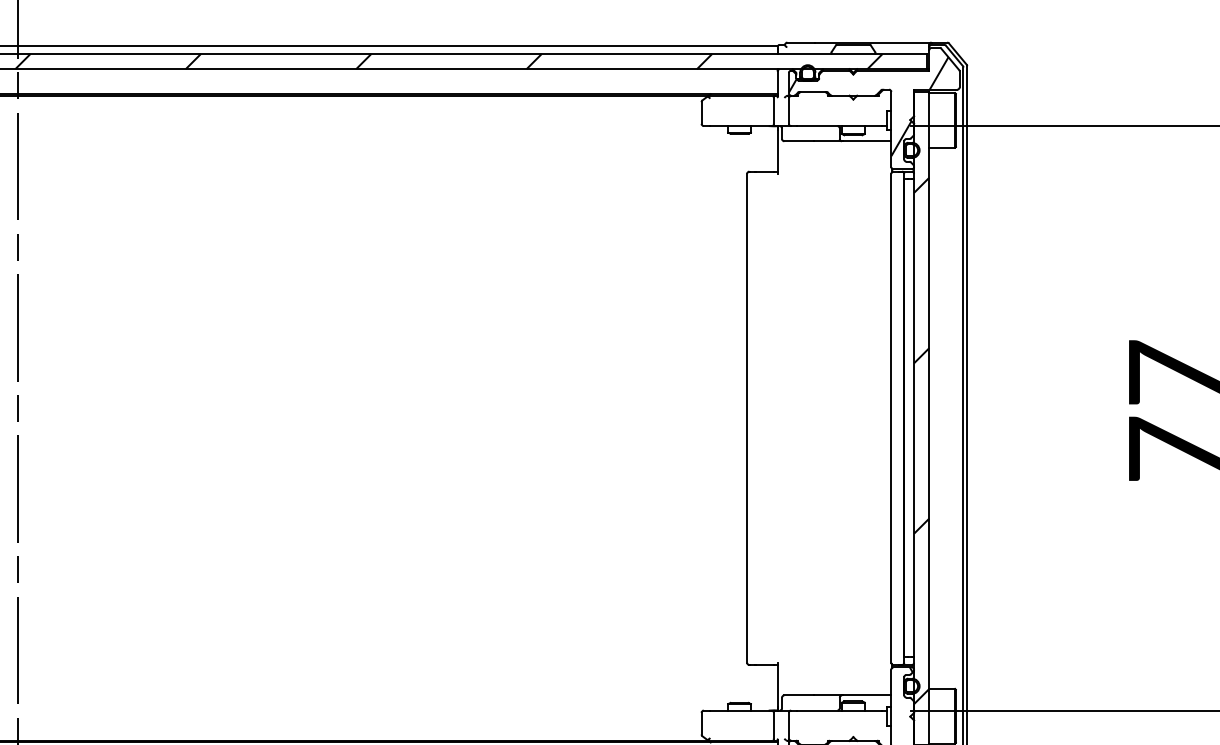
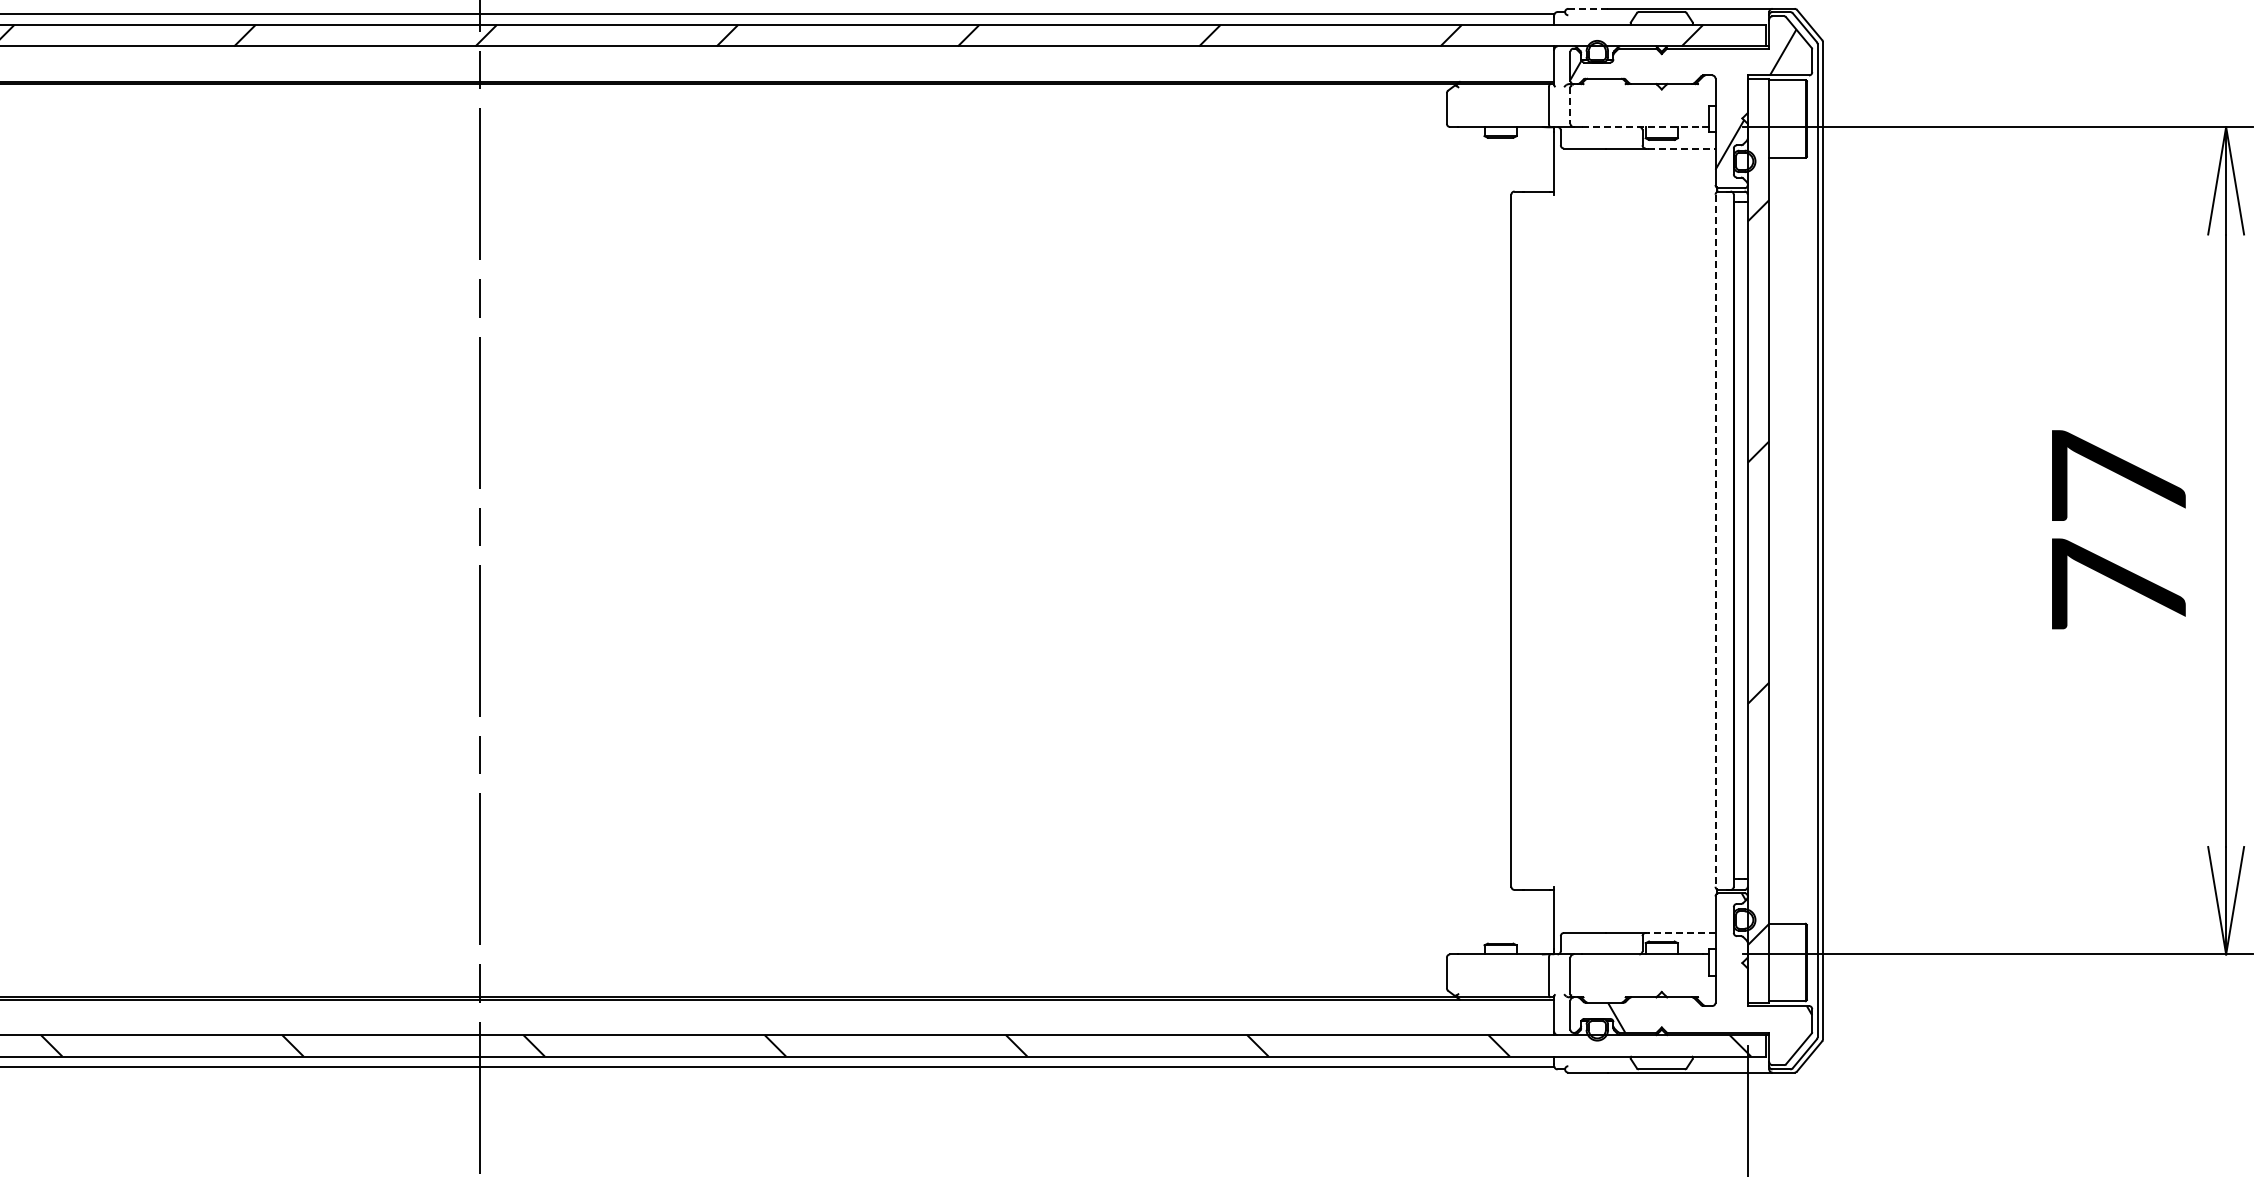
line: (801, 42) -> (1588, 8), solid -> dashed
line: (788, 111) -> (1570, 106), solid -> dashed
line: (840, 126) -> (1643, 127), solid -> dashed
line: (867, 141) -> (1681, 148), solid -> dashed
line: (891, 418) -> (1715, 541), solid -> dashed
line: (867, 695) -> (1681, 932), solid -> dashed

